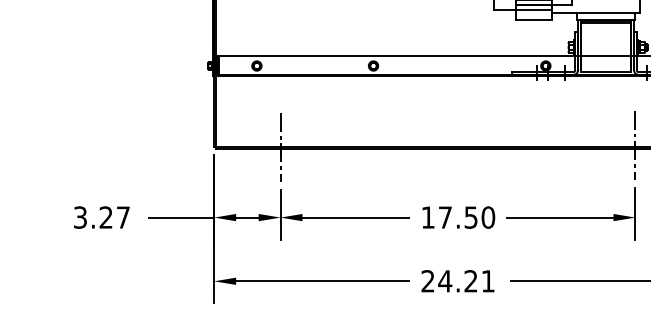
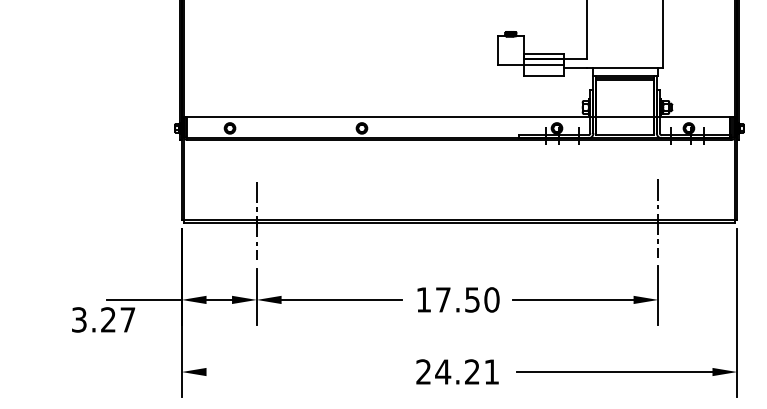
text: (101, 217) -> (103, 319), moved
line: (321, 281) -> (303, 372), removed

